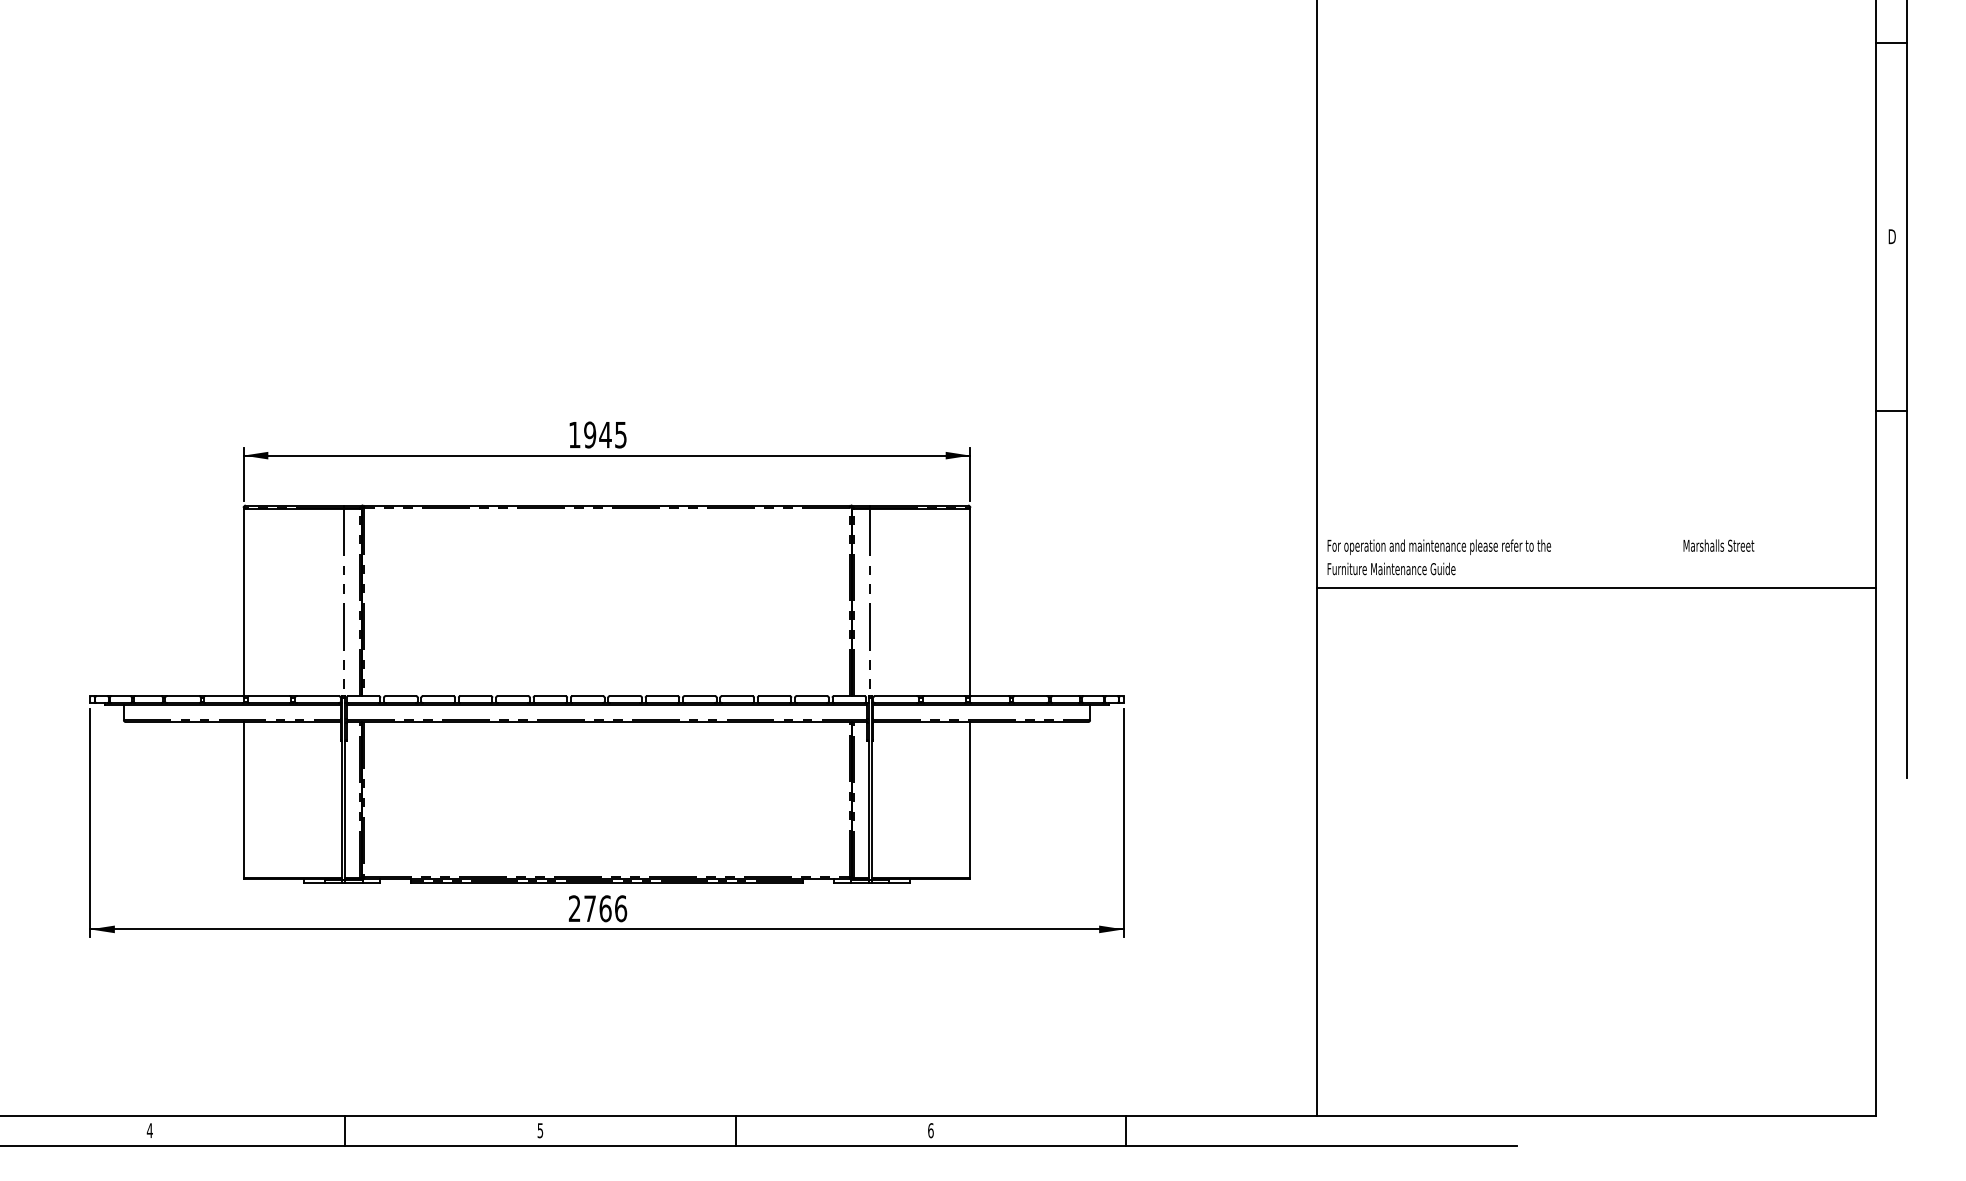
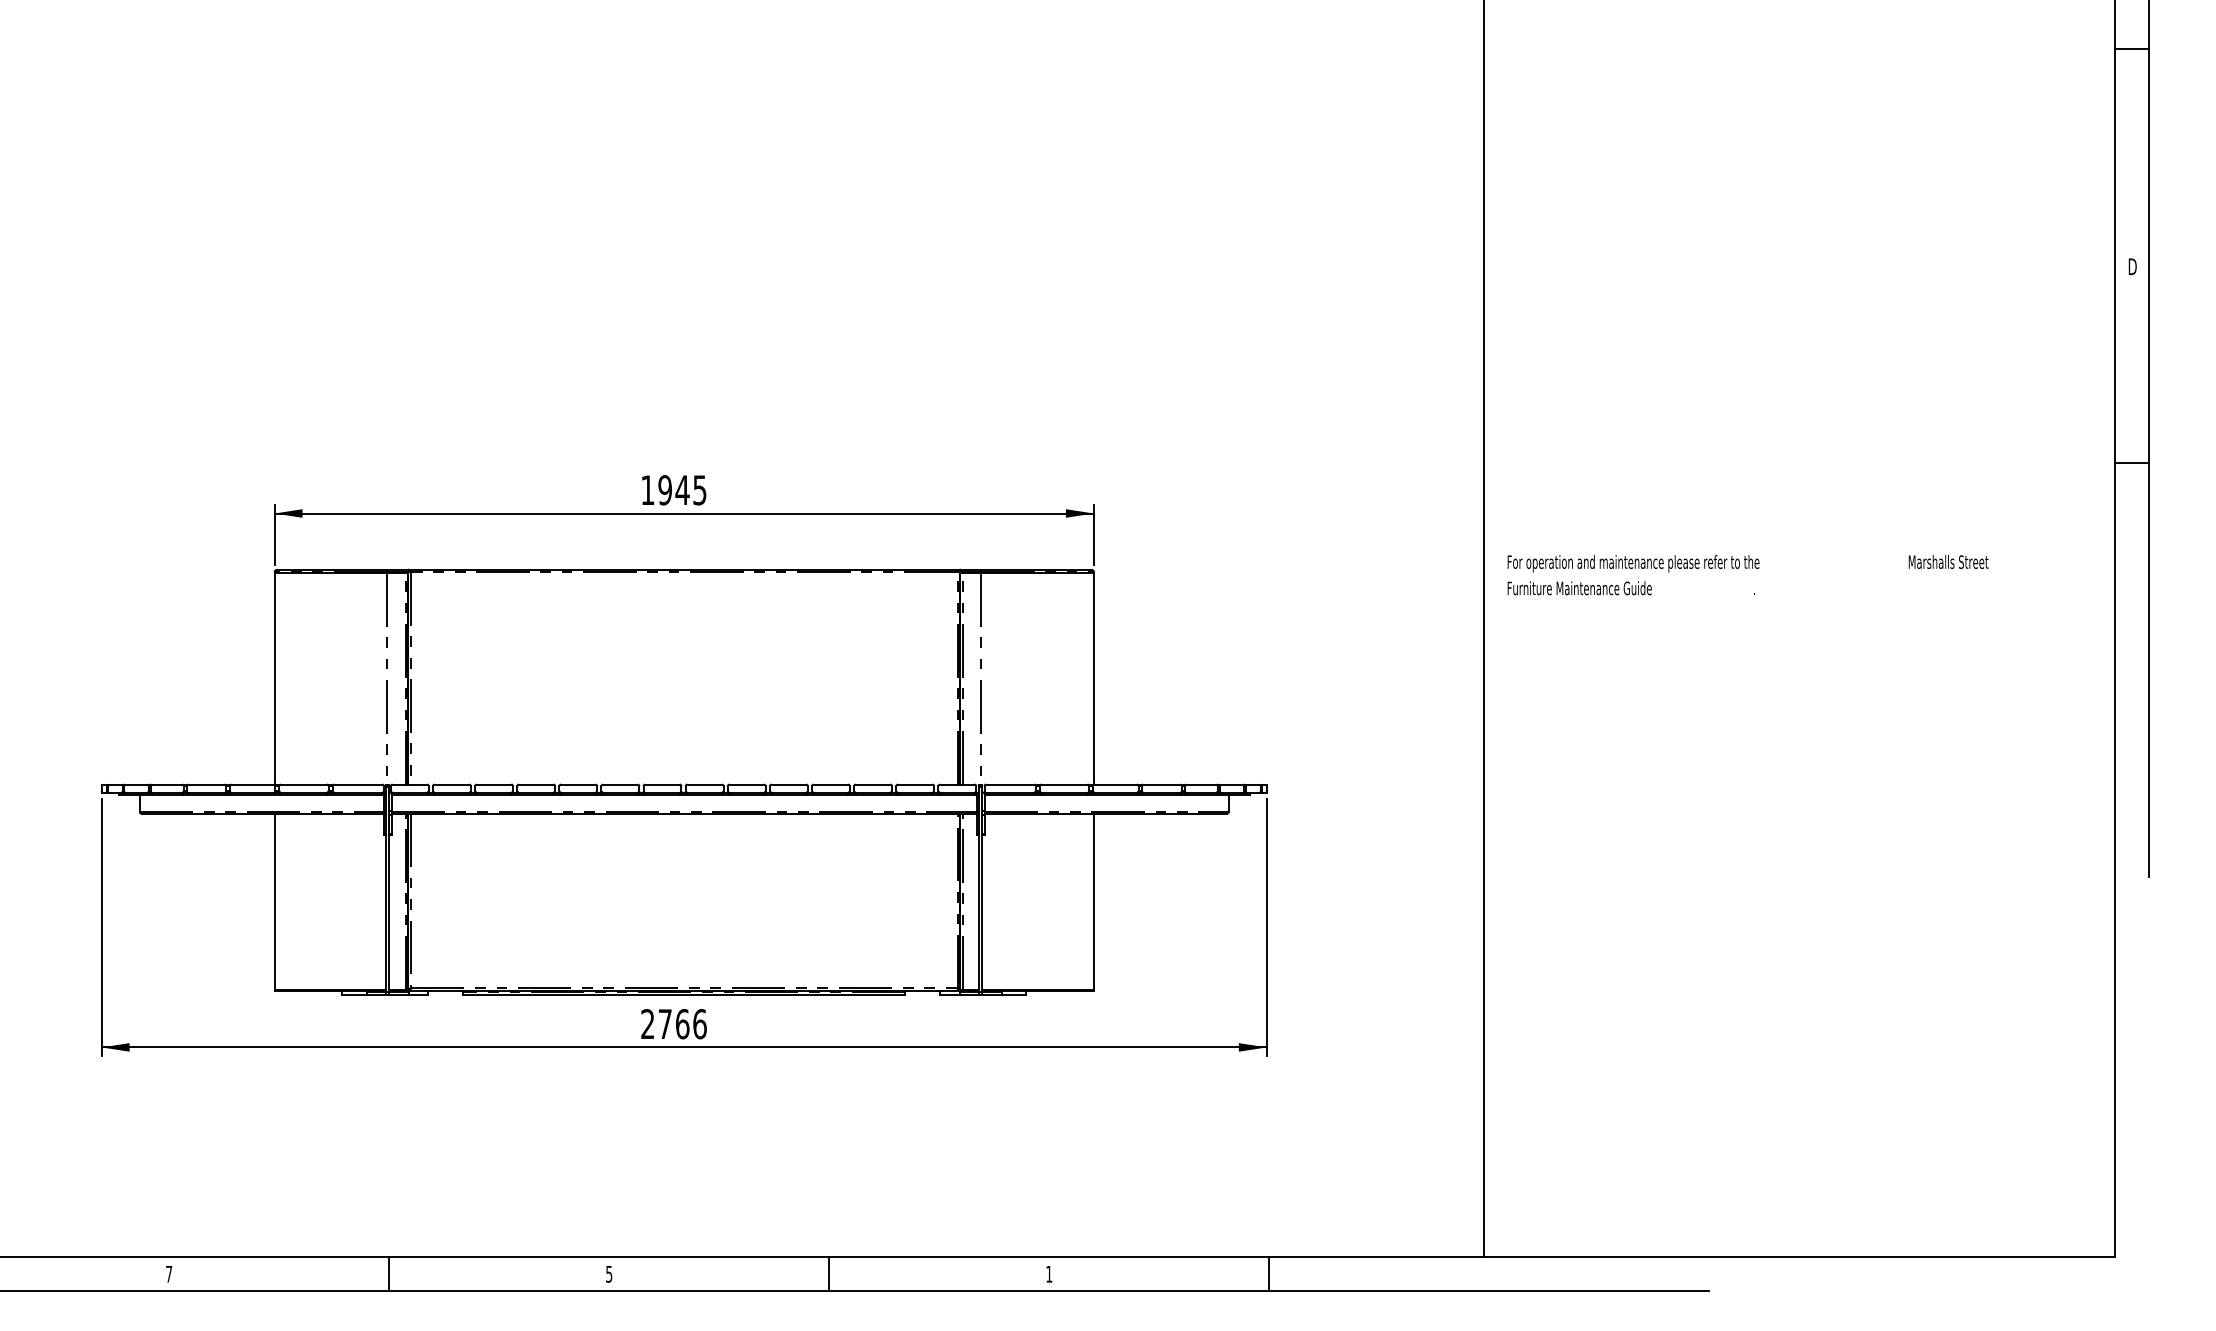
text: (1540, 557) -> (1747, 575), moved
line: (1596, 588) -> (1799, 663), removed
text: (149, 1130) -> (168, 1274), 4 -> 7
text: (930, 1130) -> (1048, 1274), 6 -> 1

